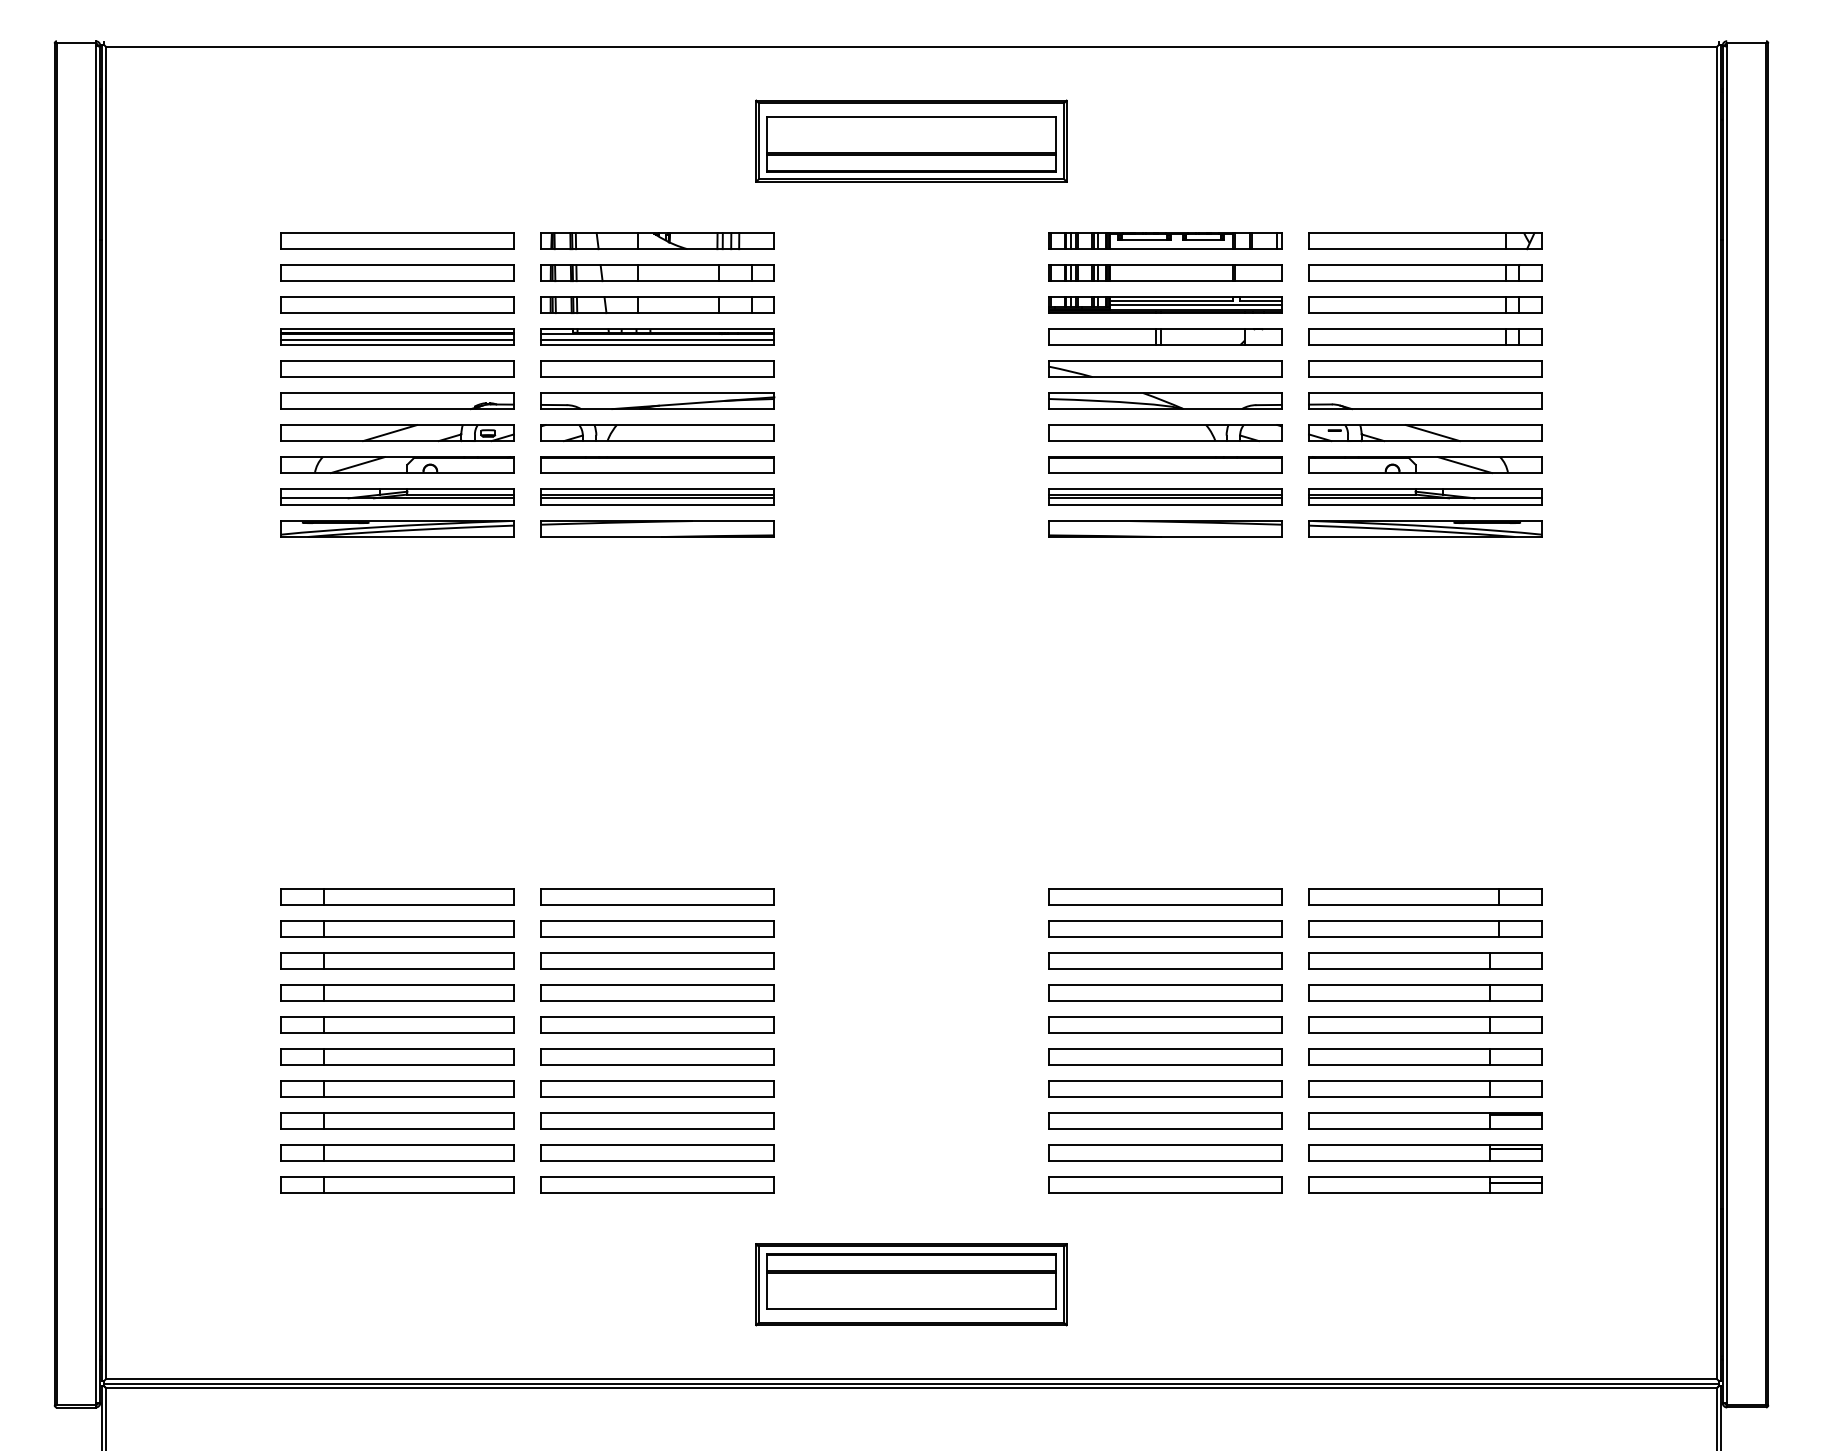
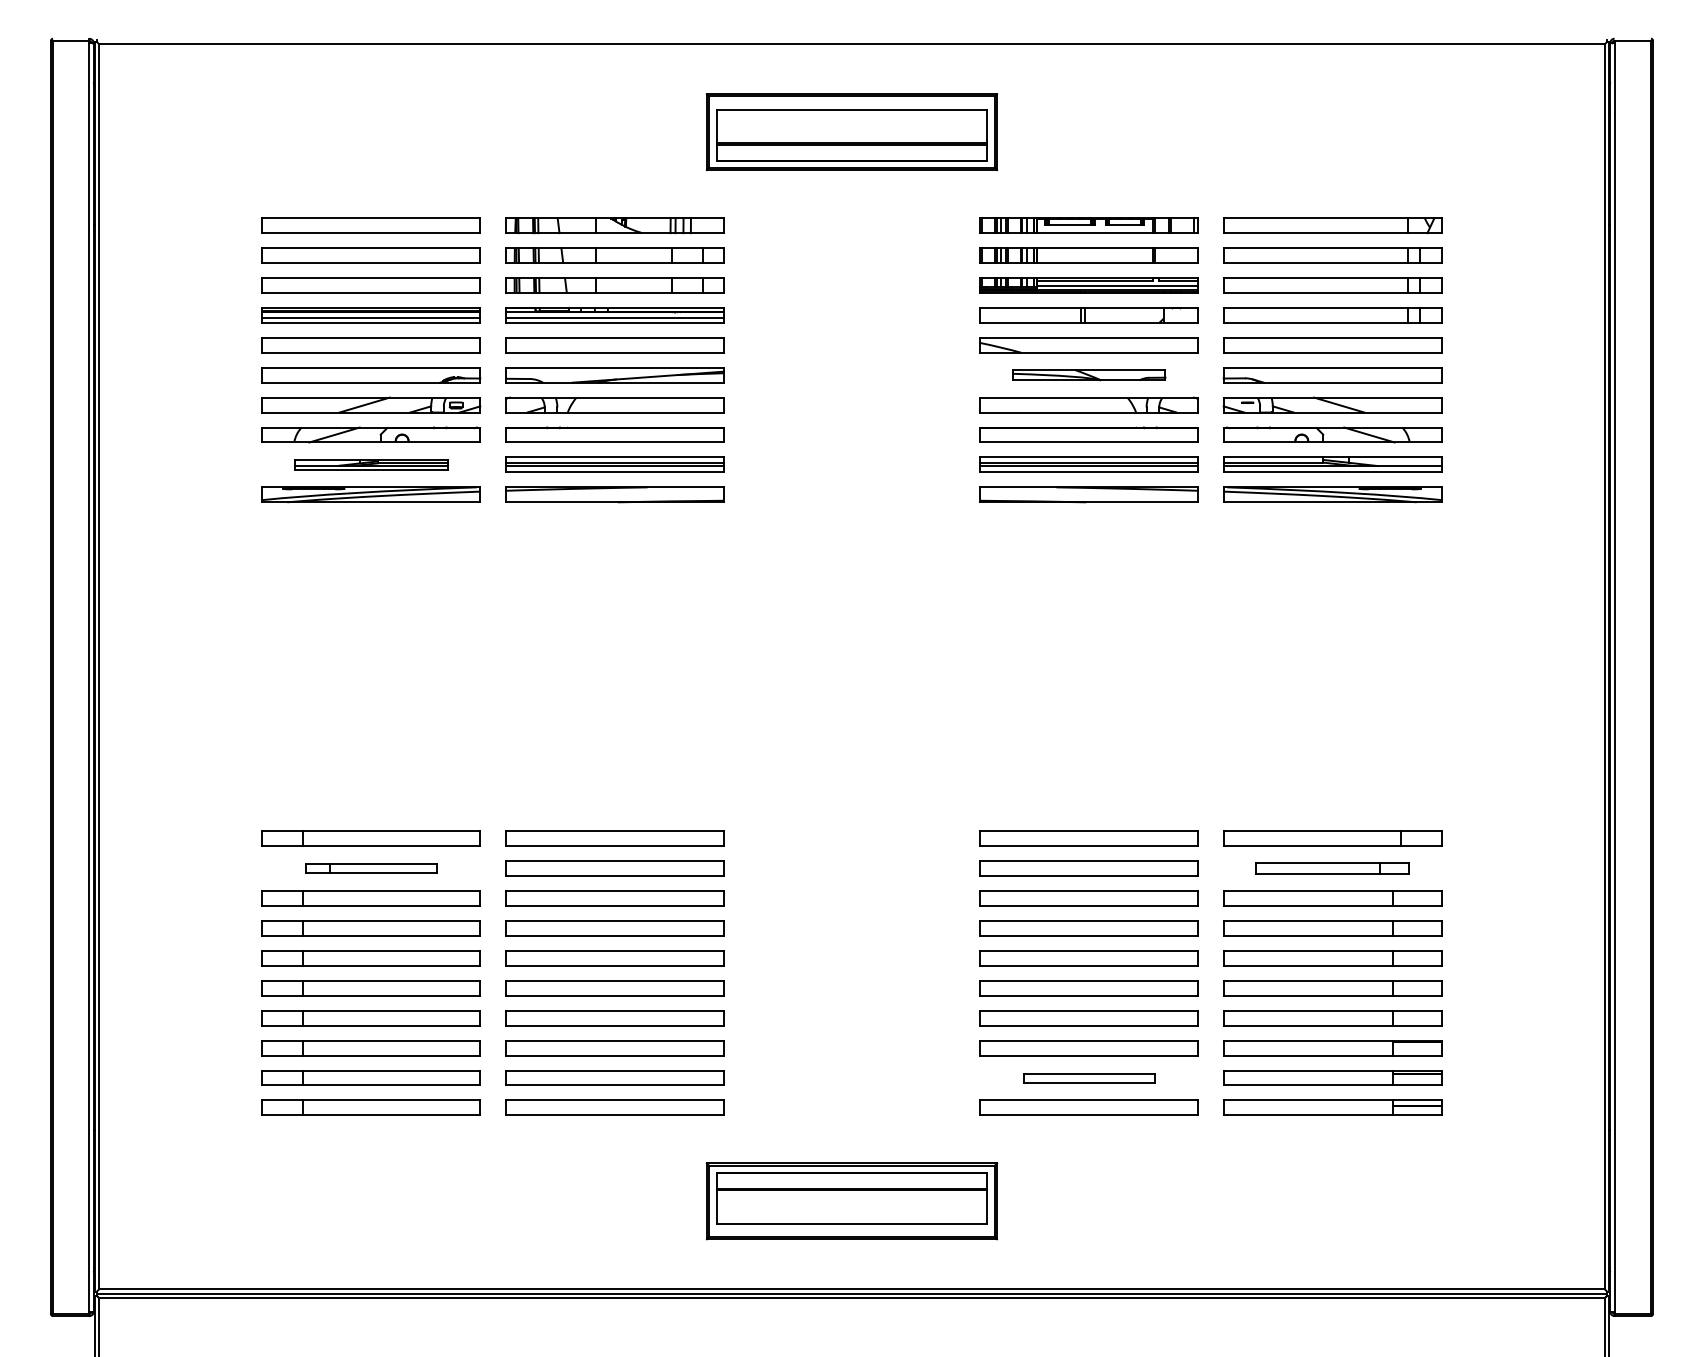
part: (1165, 400) -> (1089, 374), size x0.7
part: (397, 496) -> (371, 464), size x0.7
part: (397, 928) -> (371, 868), size x0.6
part: (1425, 928) -> (1332, 868), size x0.7
part: (1165, 1152) -> (1089, 1077), size x0.6

